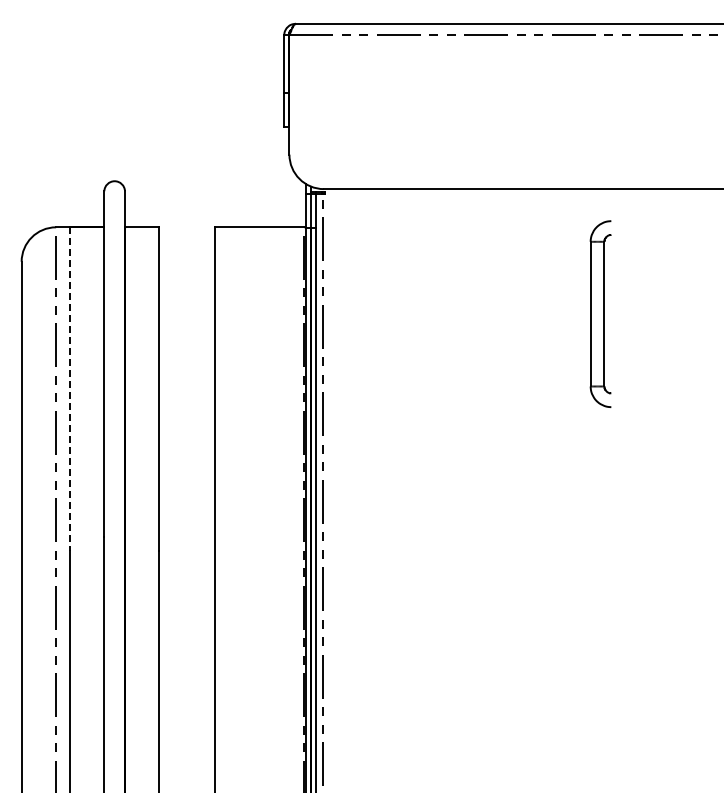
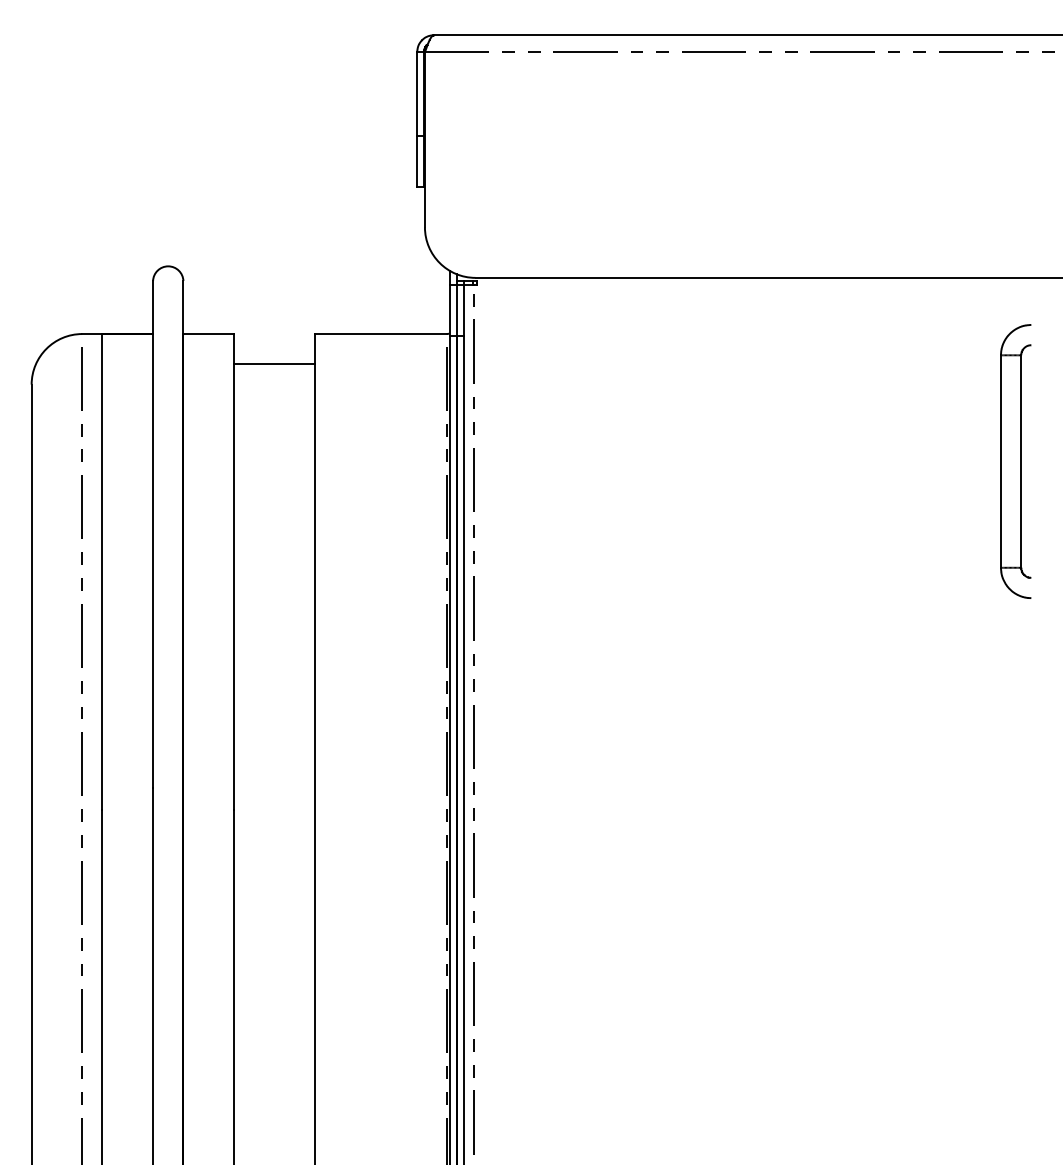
line: (186, 248) -> (273, 365), added
part: (600, 313) -> (1015, 460), moved
line: (69, 389) -> (101, 572), dashed -> solid

